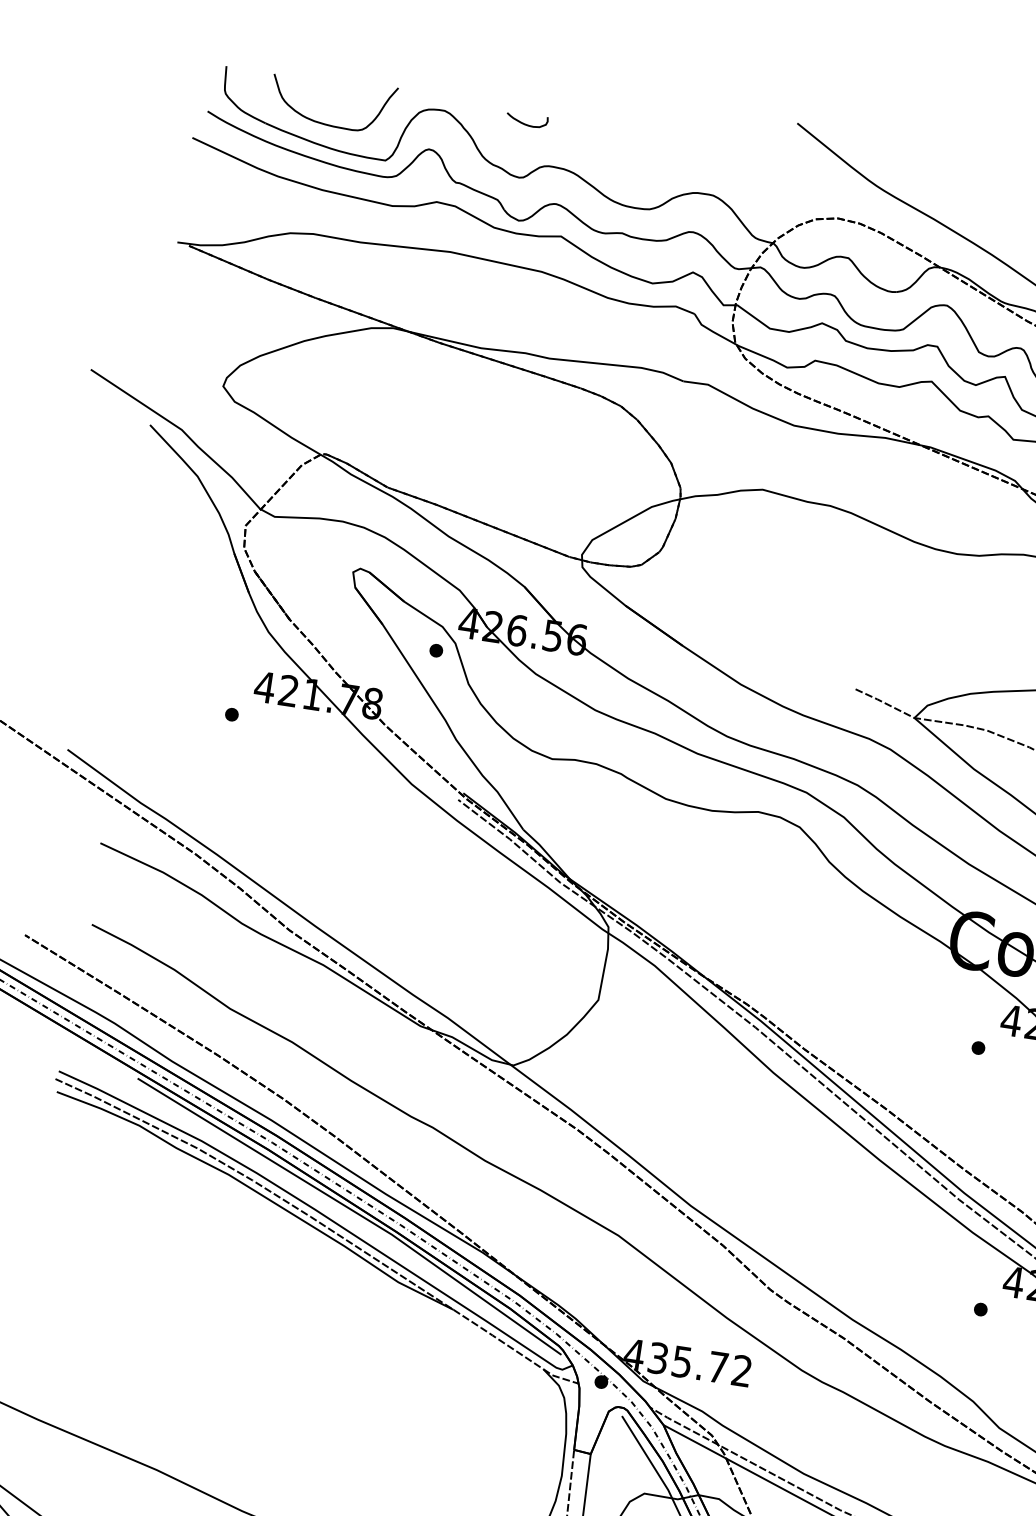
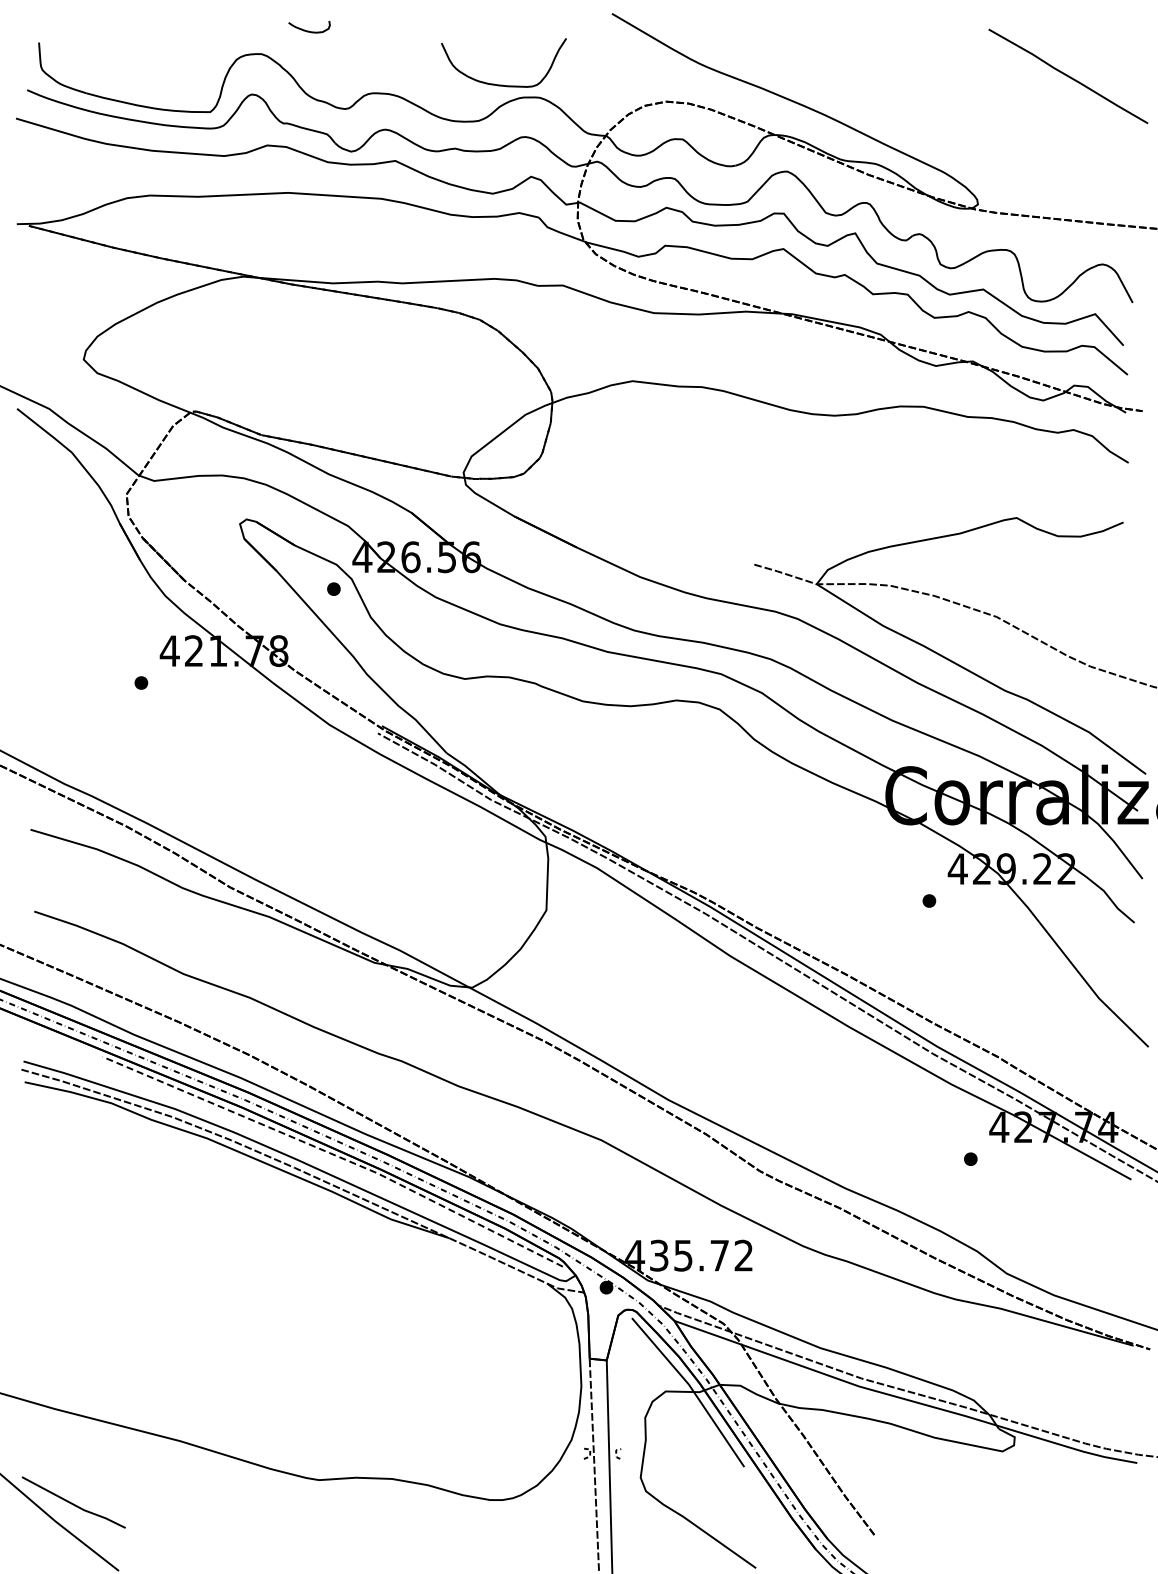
curve: (328, 123) -> (502, 84), moved
curve: (525, 123) -> (308, 30), moved
line: (354, 1211) -> (336, 1155), solid -> dashed

